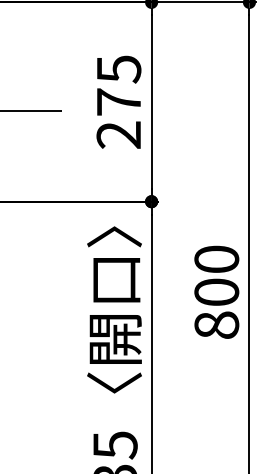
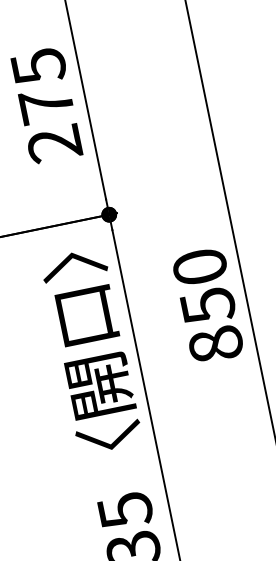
text: (216, 292) -> (207, 306), 800 -> 850

